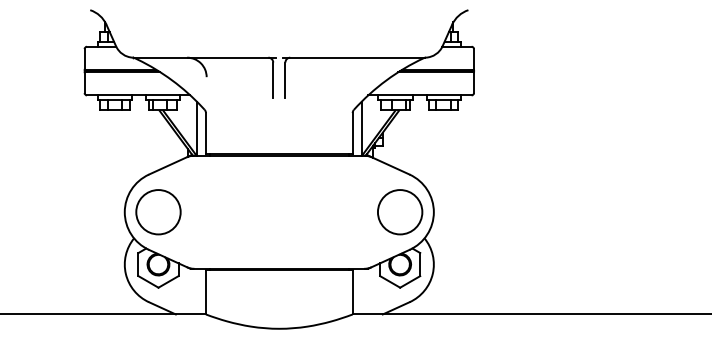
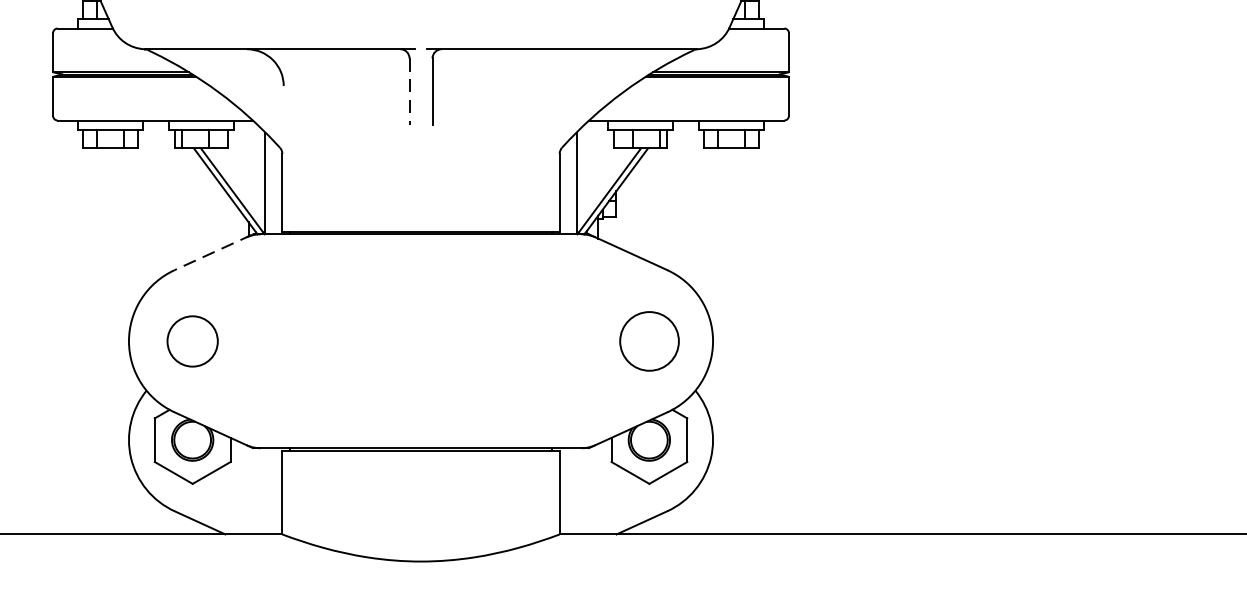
line: (273, 80) -> (410, 92), solid -> dashed
line: (169, 165) -> (213, 252), solid -> dashed
circle: (158, 212) -> (192, 341), size x0.6
circle: (400, 212) -> (649, 341), size x0.7

